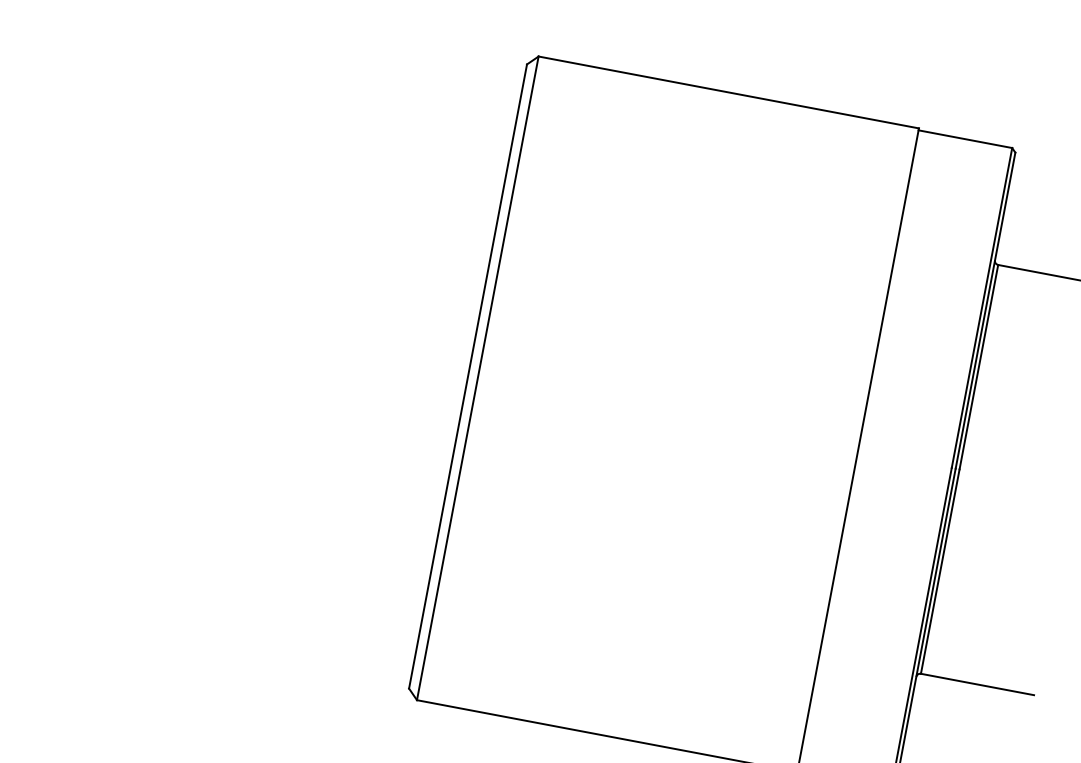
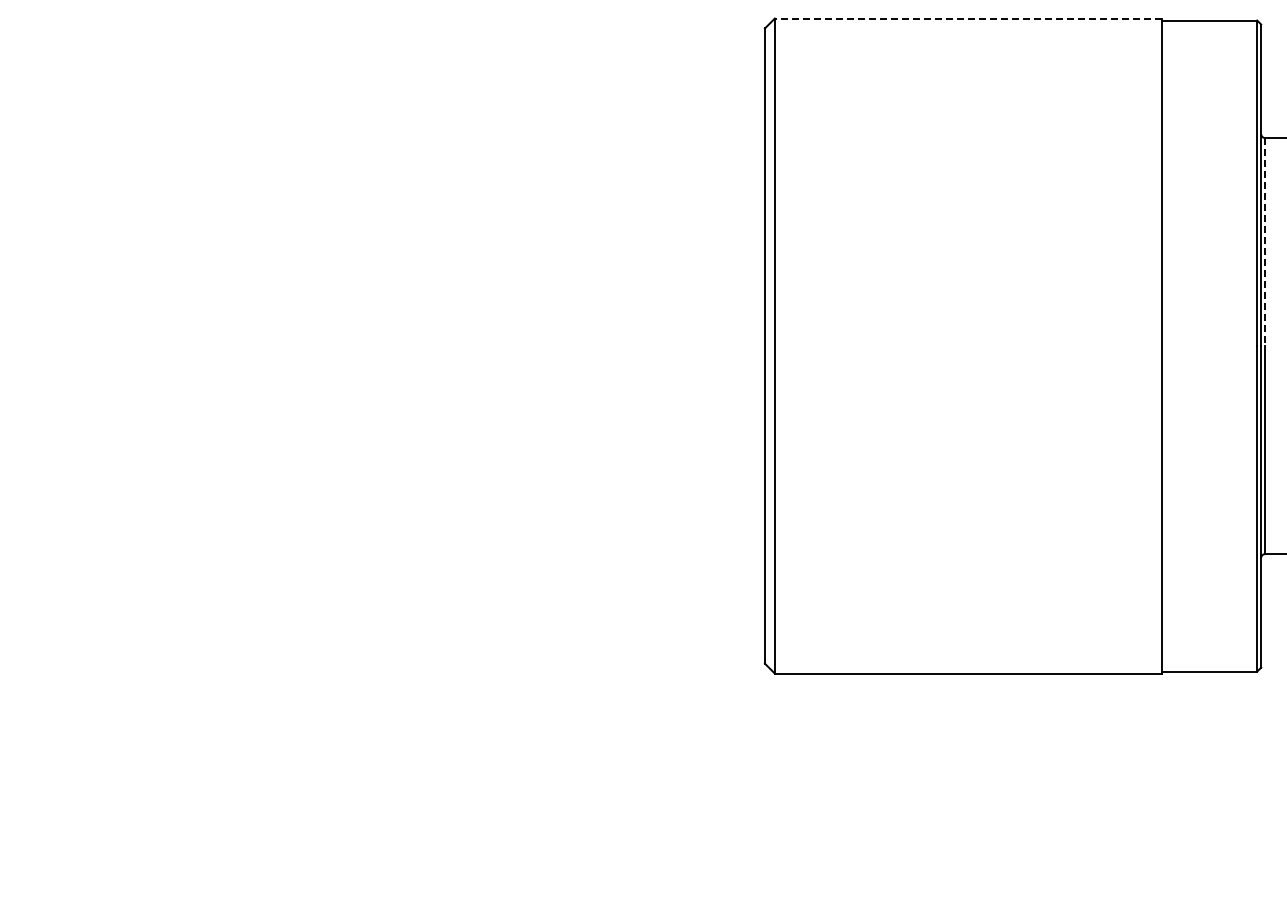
line: (728, 92) -> (968, 18), solid -> dashed
line: (979, 367) -> (1265, 242), solid -> dashed

